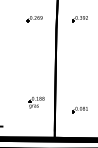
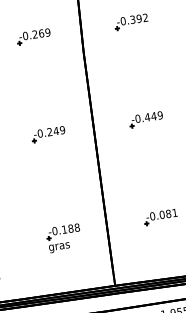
part: (34, 64) -> (47, 134), added
part: (80, 64) -> (146, 119), added
part: (36, 102) -> (63, 238), moved

